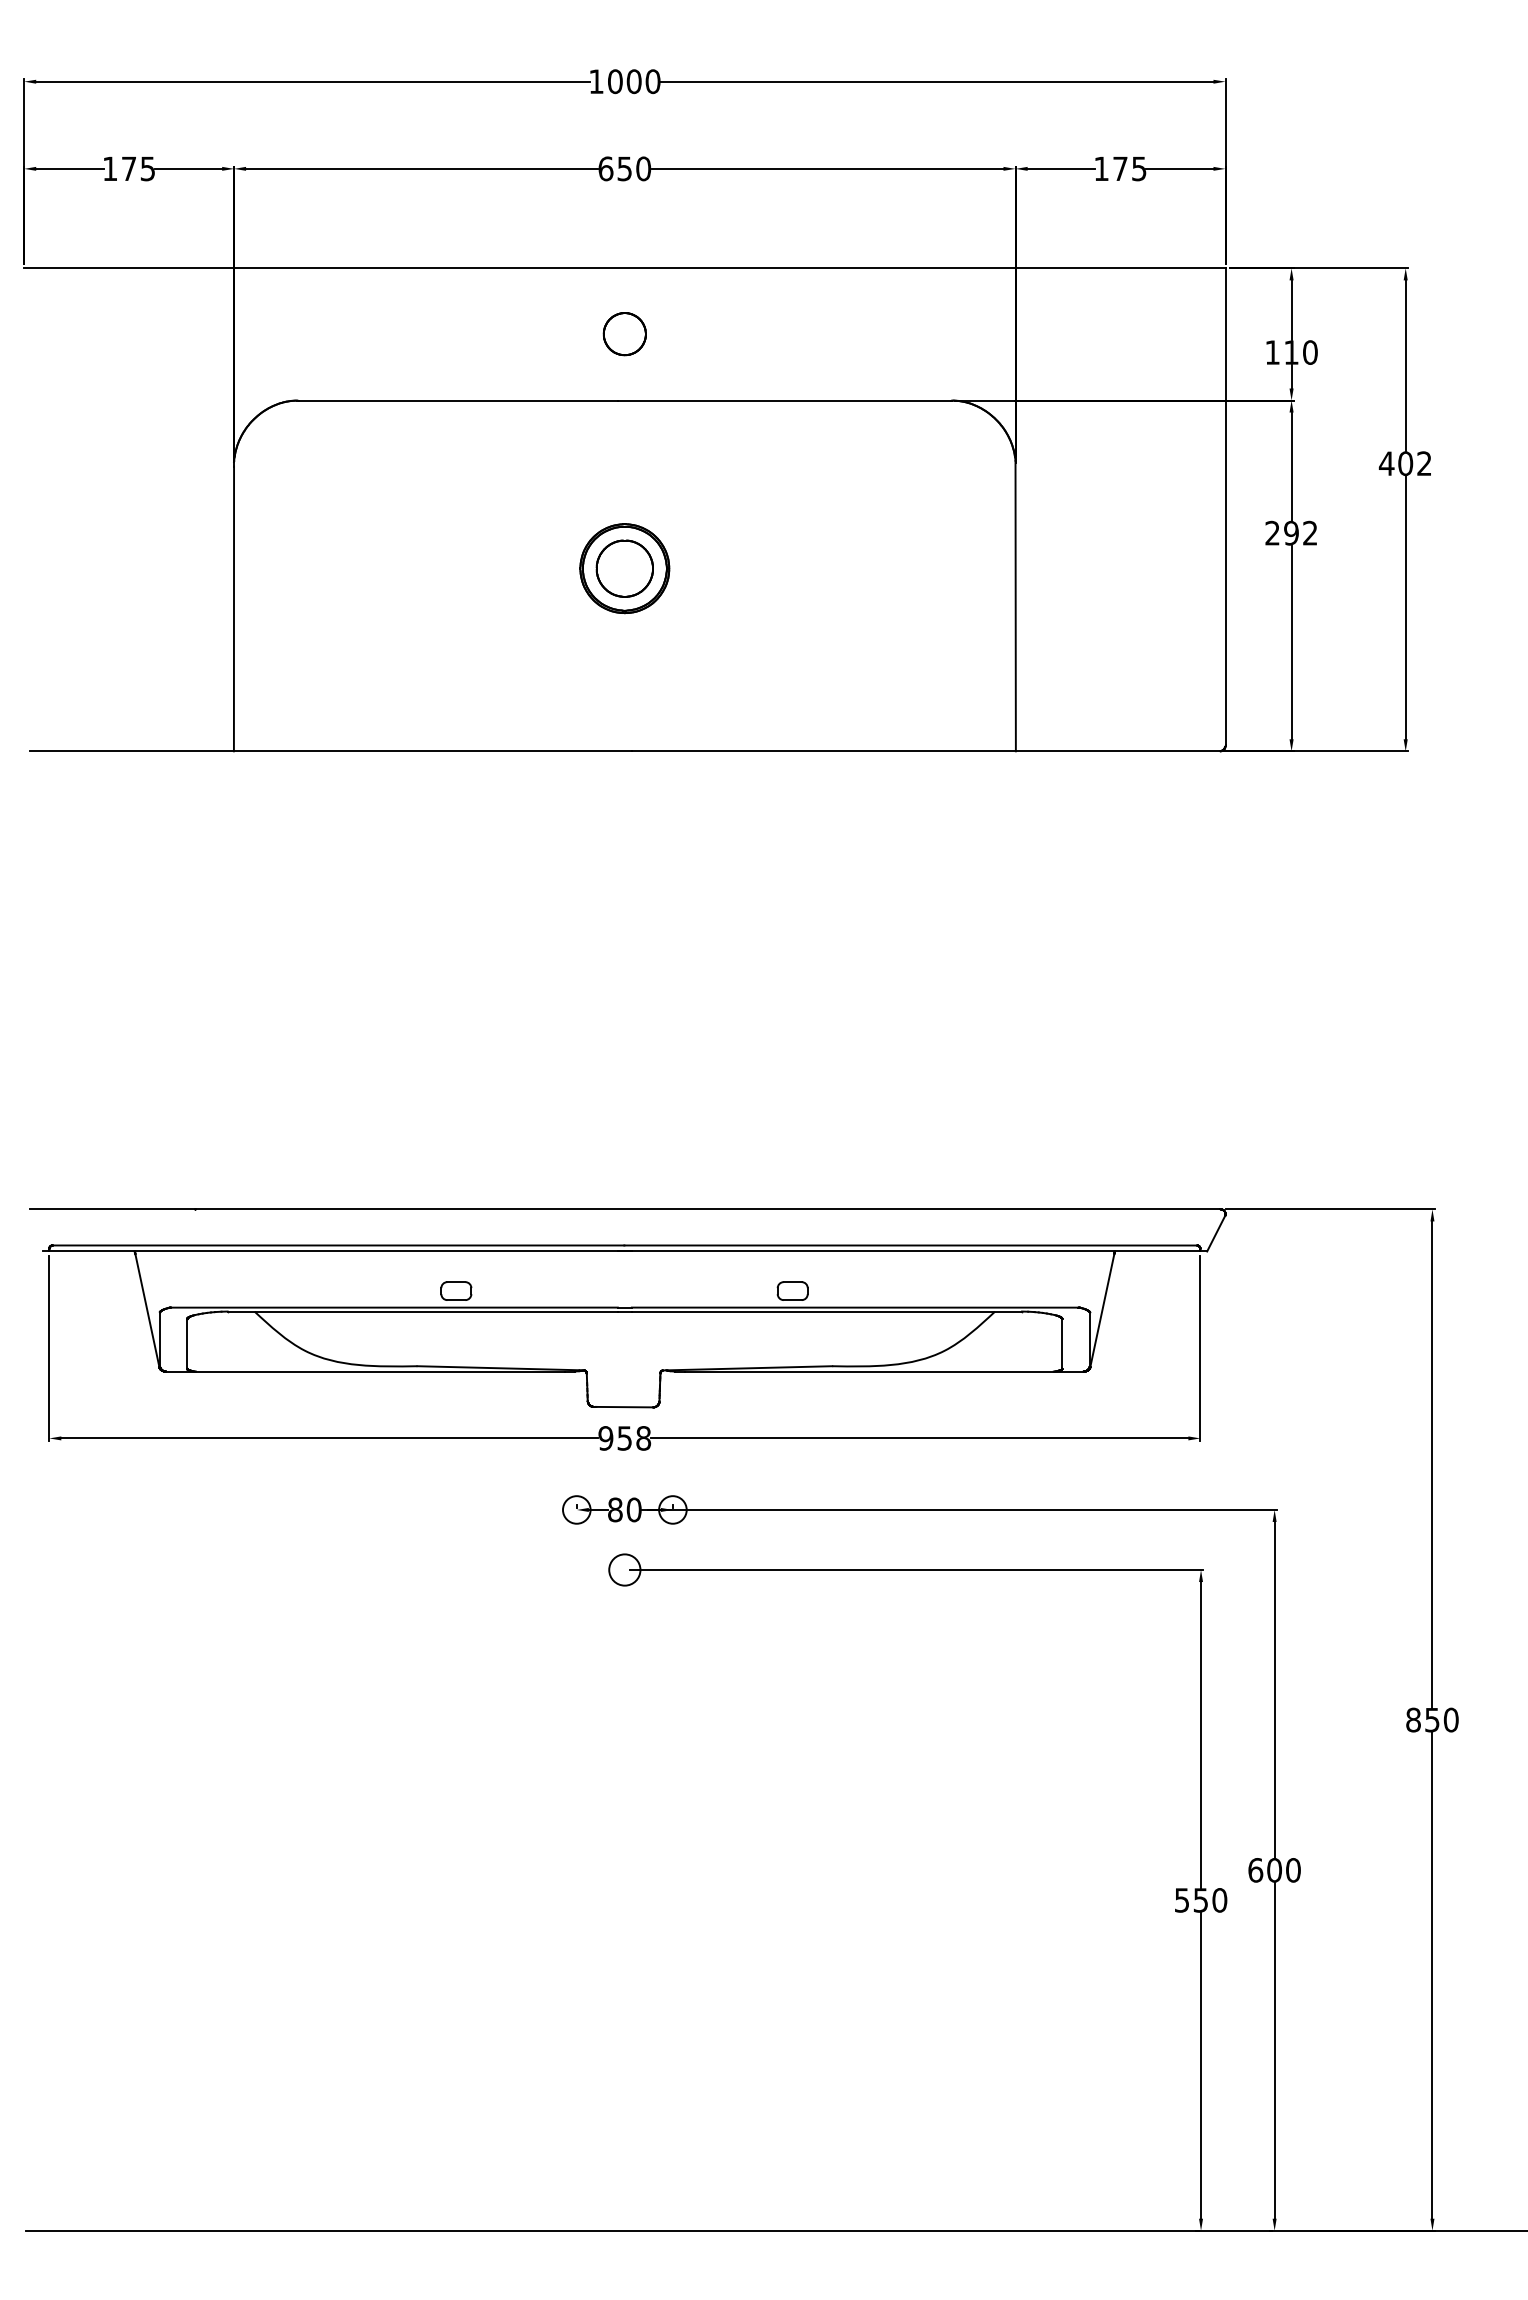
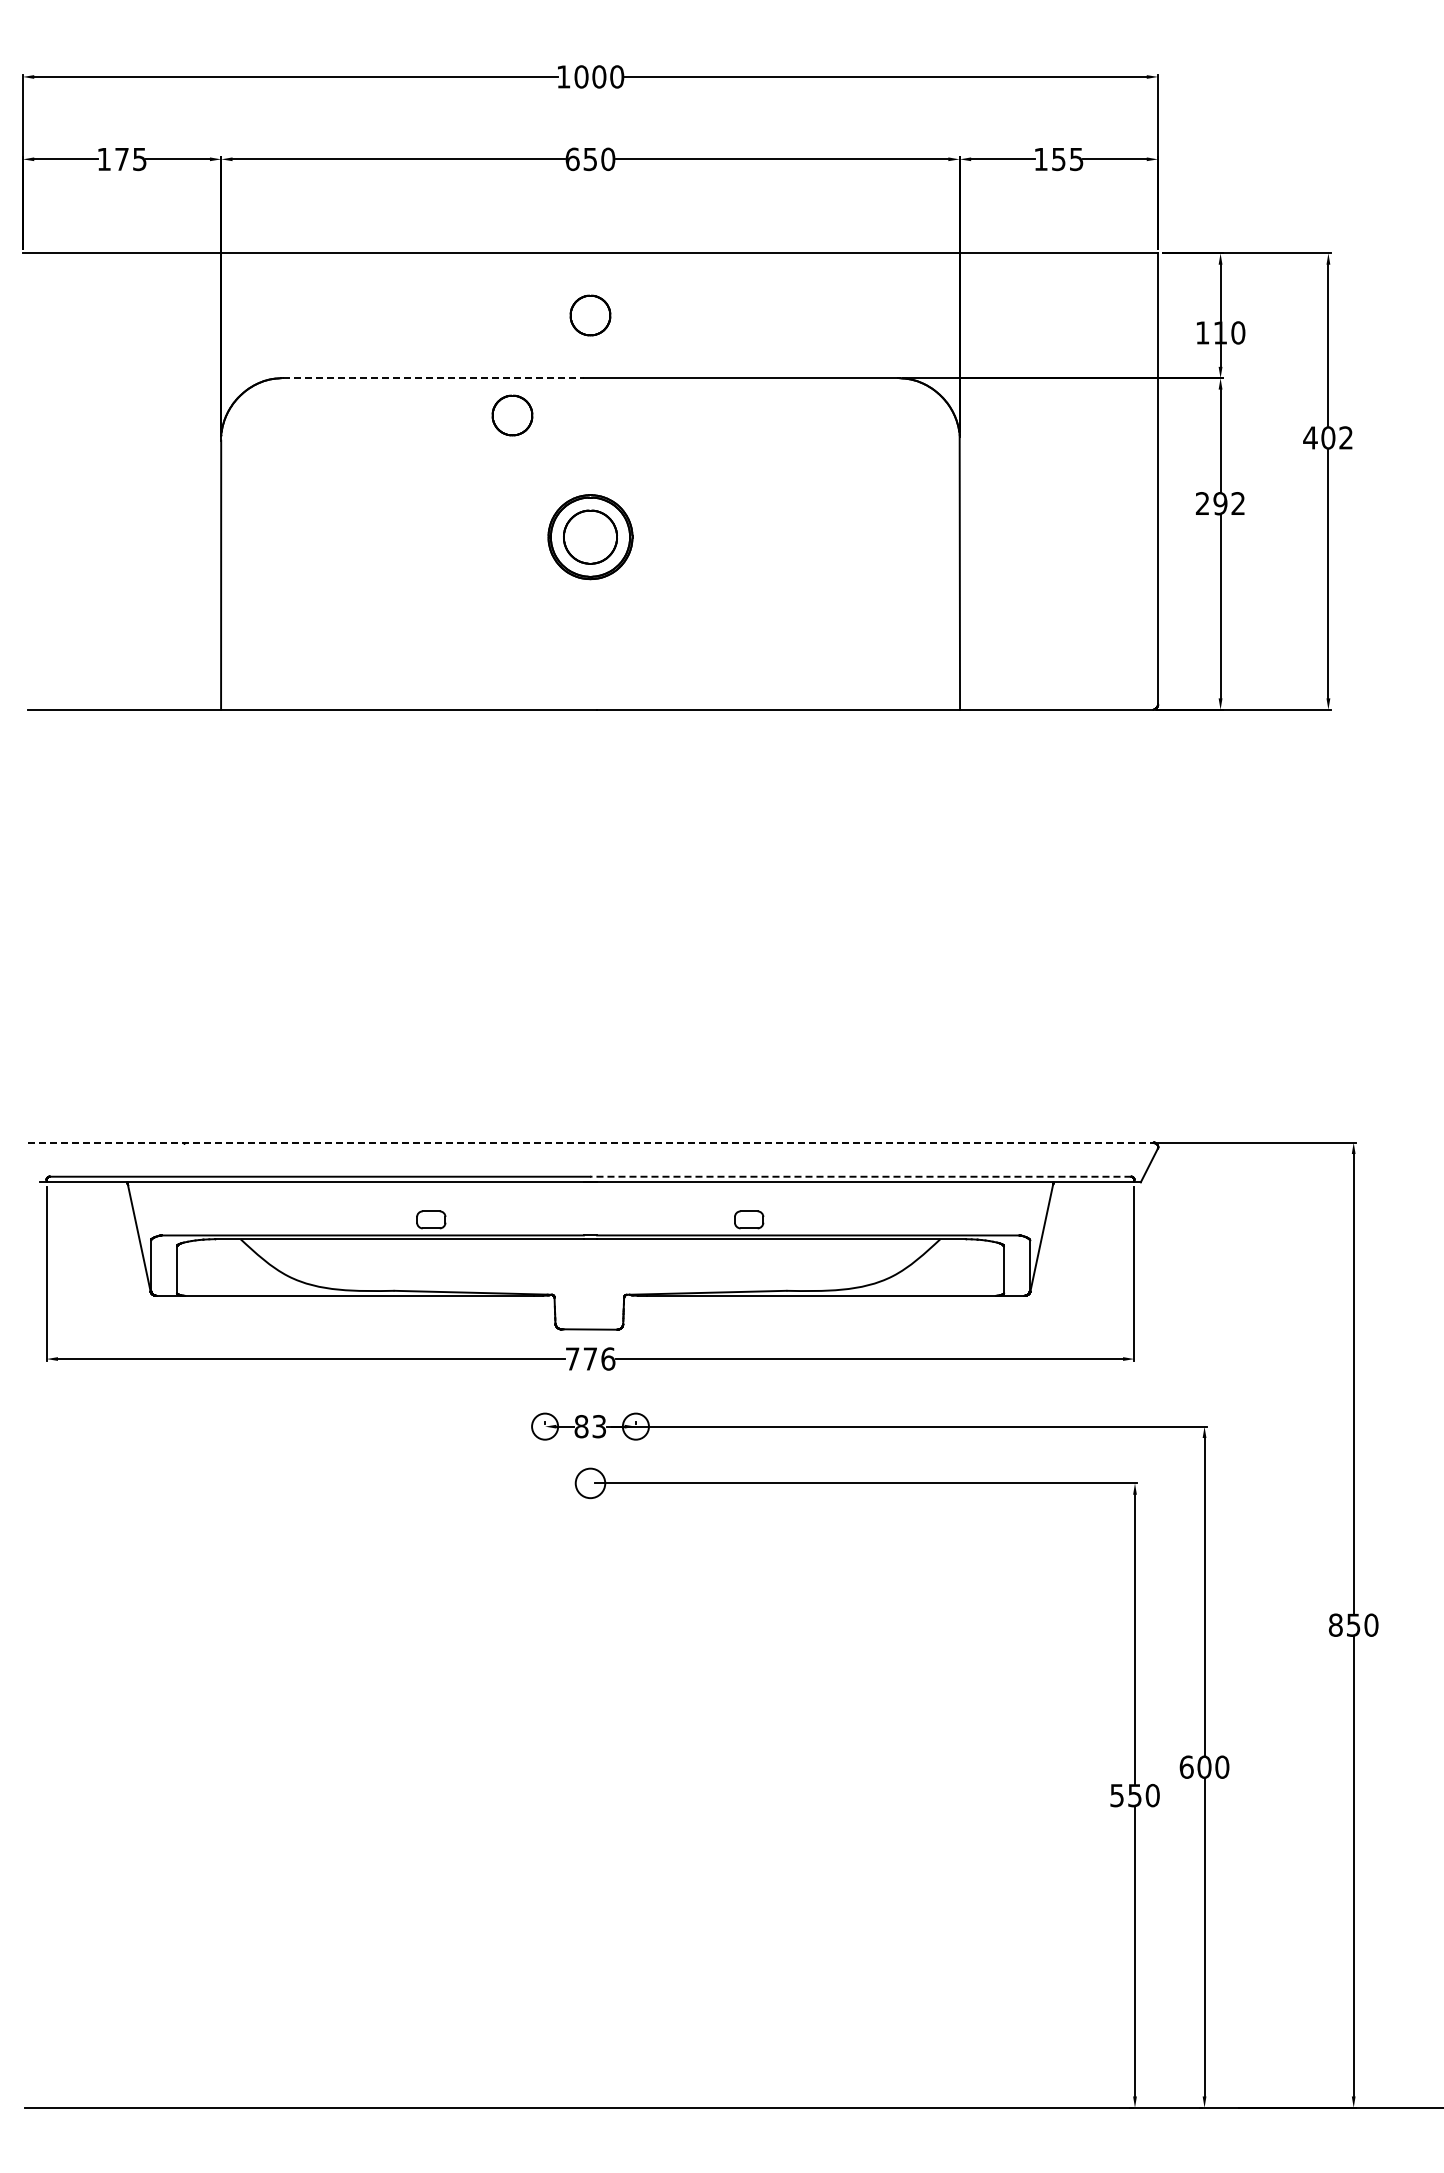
text: (1120, 169) -> (1058, 159), 175 -> 155
line: (458, 400) -> (433, 378), solid -> dashed
part: (542, 439) -> (512, 415), added
line: (625, 1209) -> (591, 1142), solid -> dashed
line: (910, 1245) -> (860, 1176), solid -> dashed
text: (624, 1437) -> (590, 1358), 958 -> 776
text: (634, 1509) -> (599, 1426), 80 -> 83

